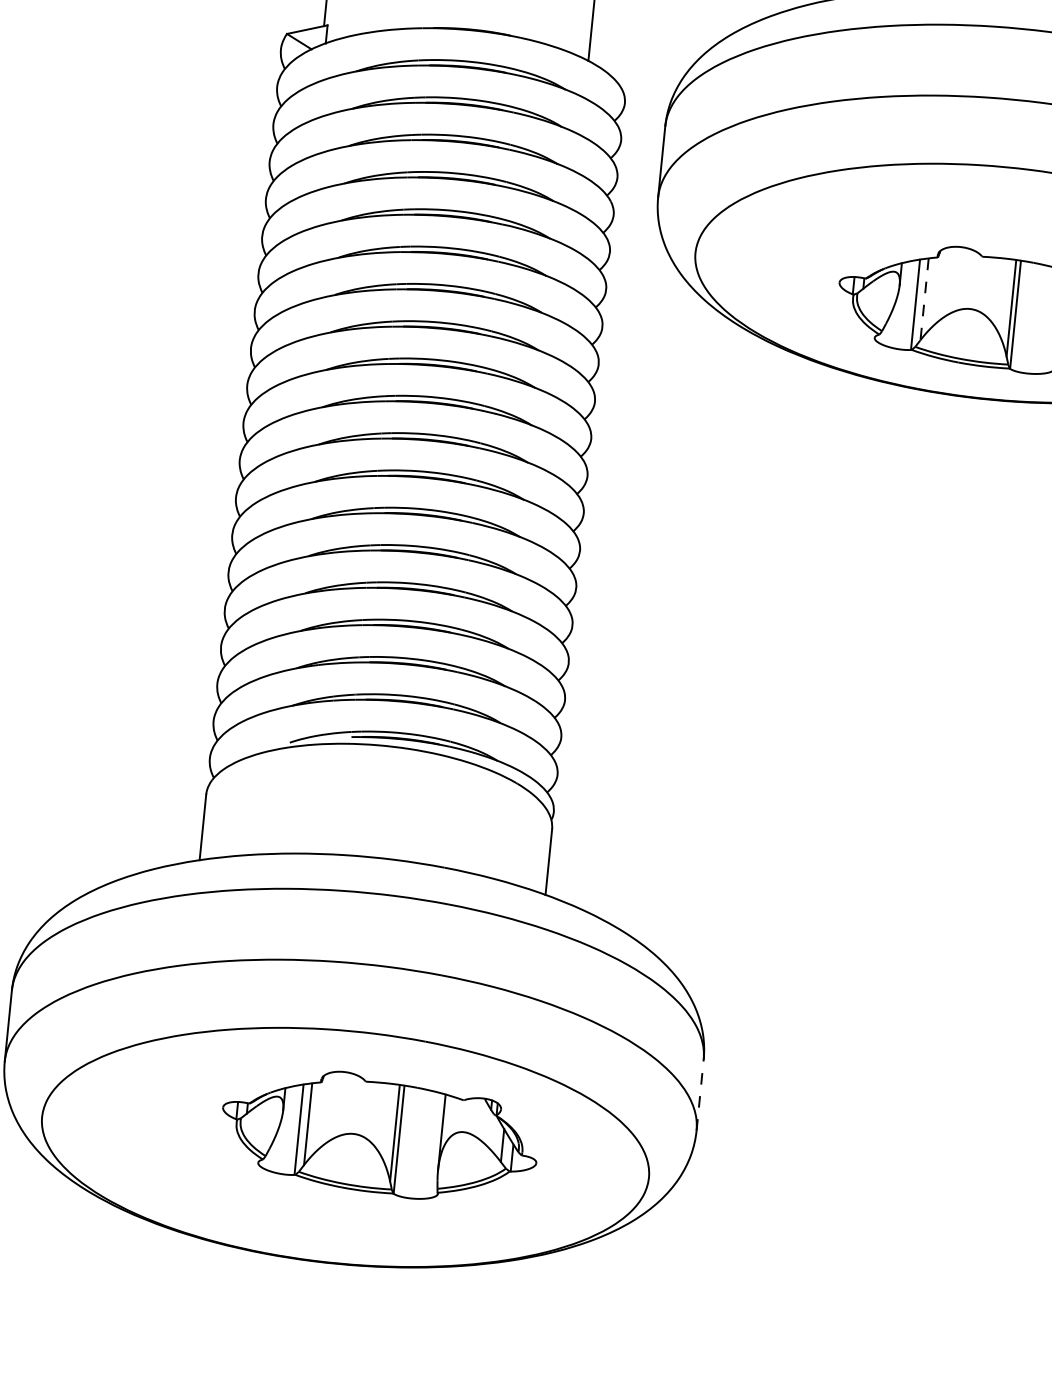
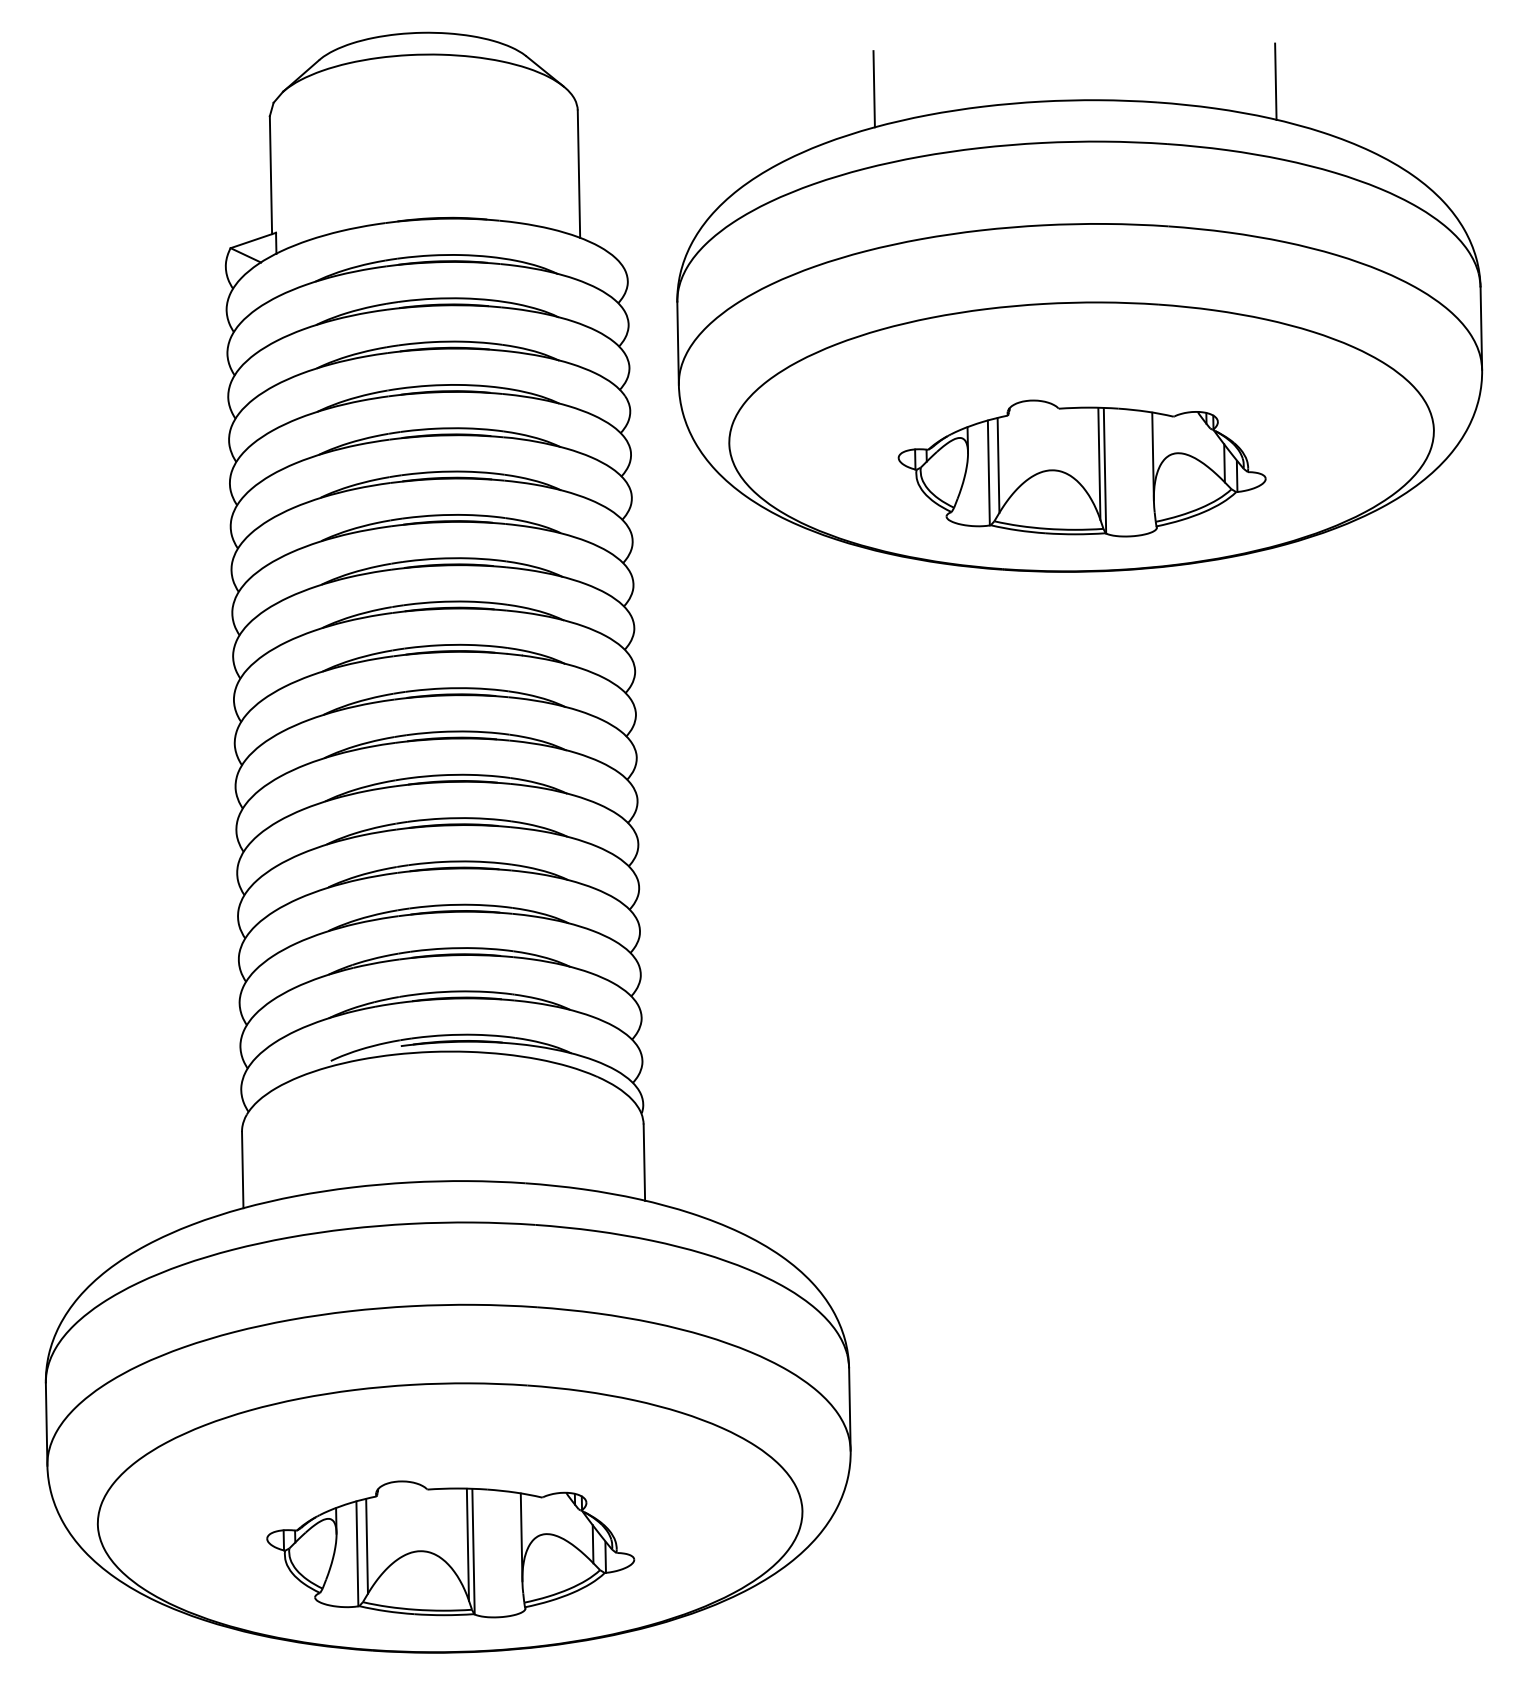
line: (924, 300) -> (998, 466), dashed -> solid
line: (699, 1094) -> (849, 1408), dashed -> solid
part: (379, 1135) -> (450, 1549), moved

